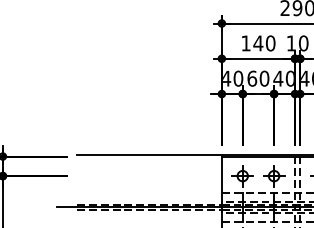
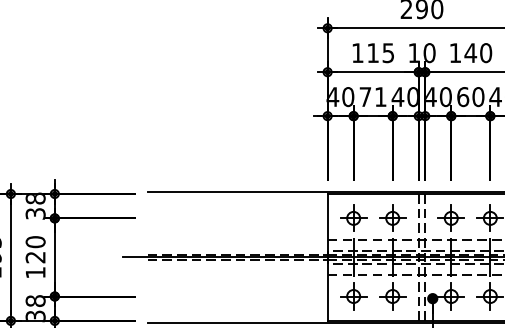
text: (264, 43) -> (380, 53), 140 -> 115
text: (257, 79) -> (372, 97), 60 -> 71

